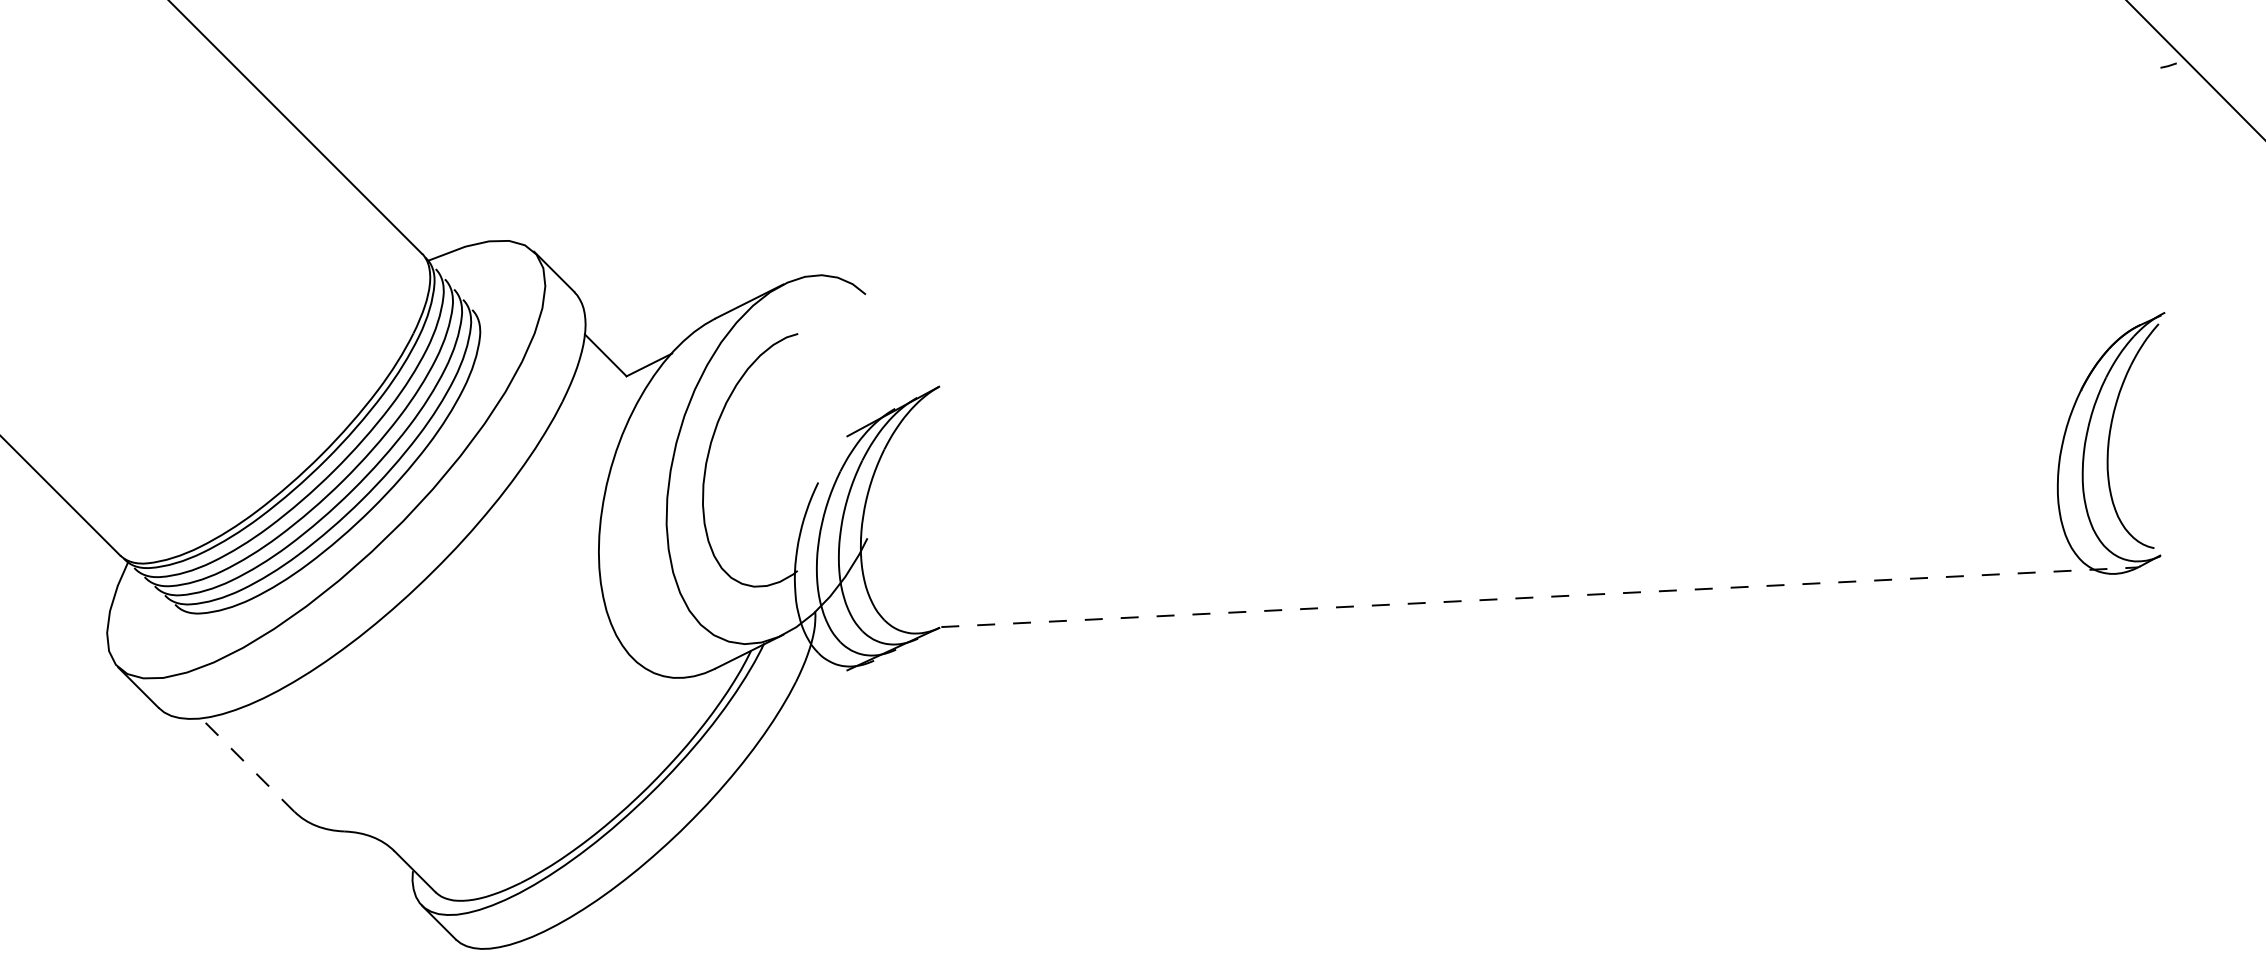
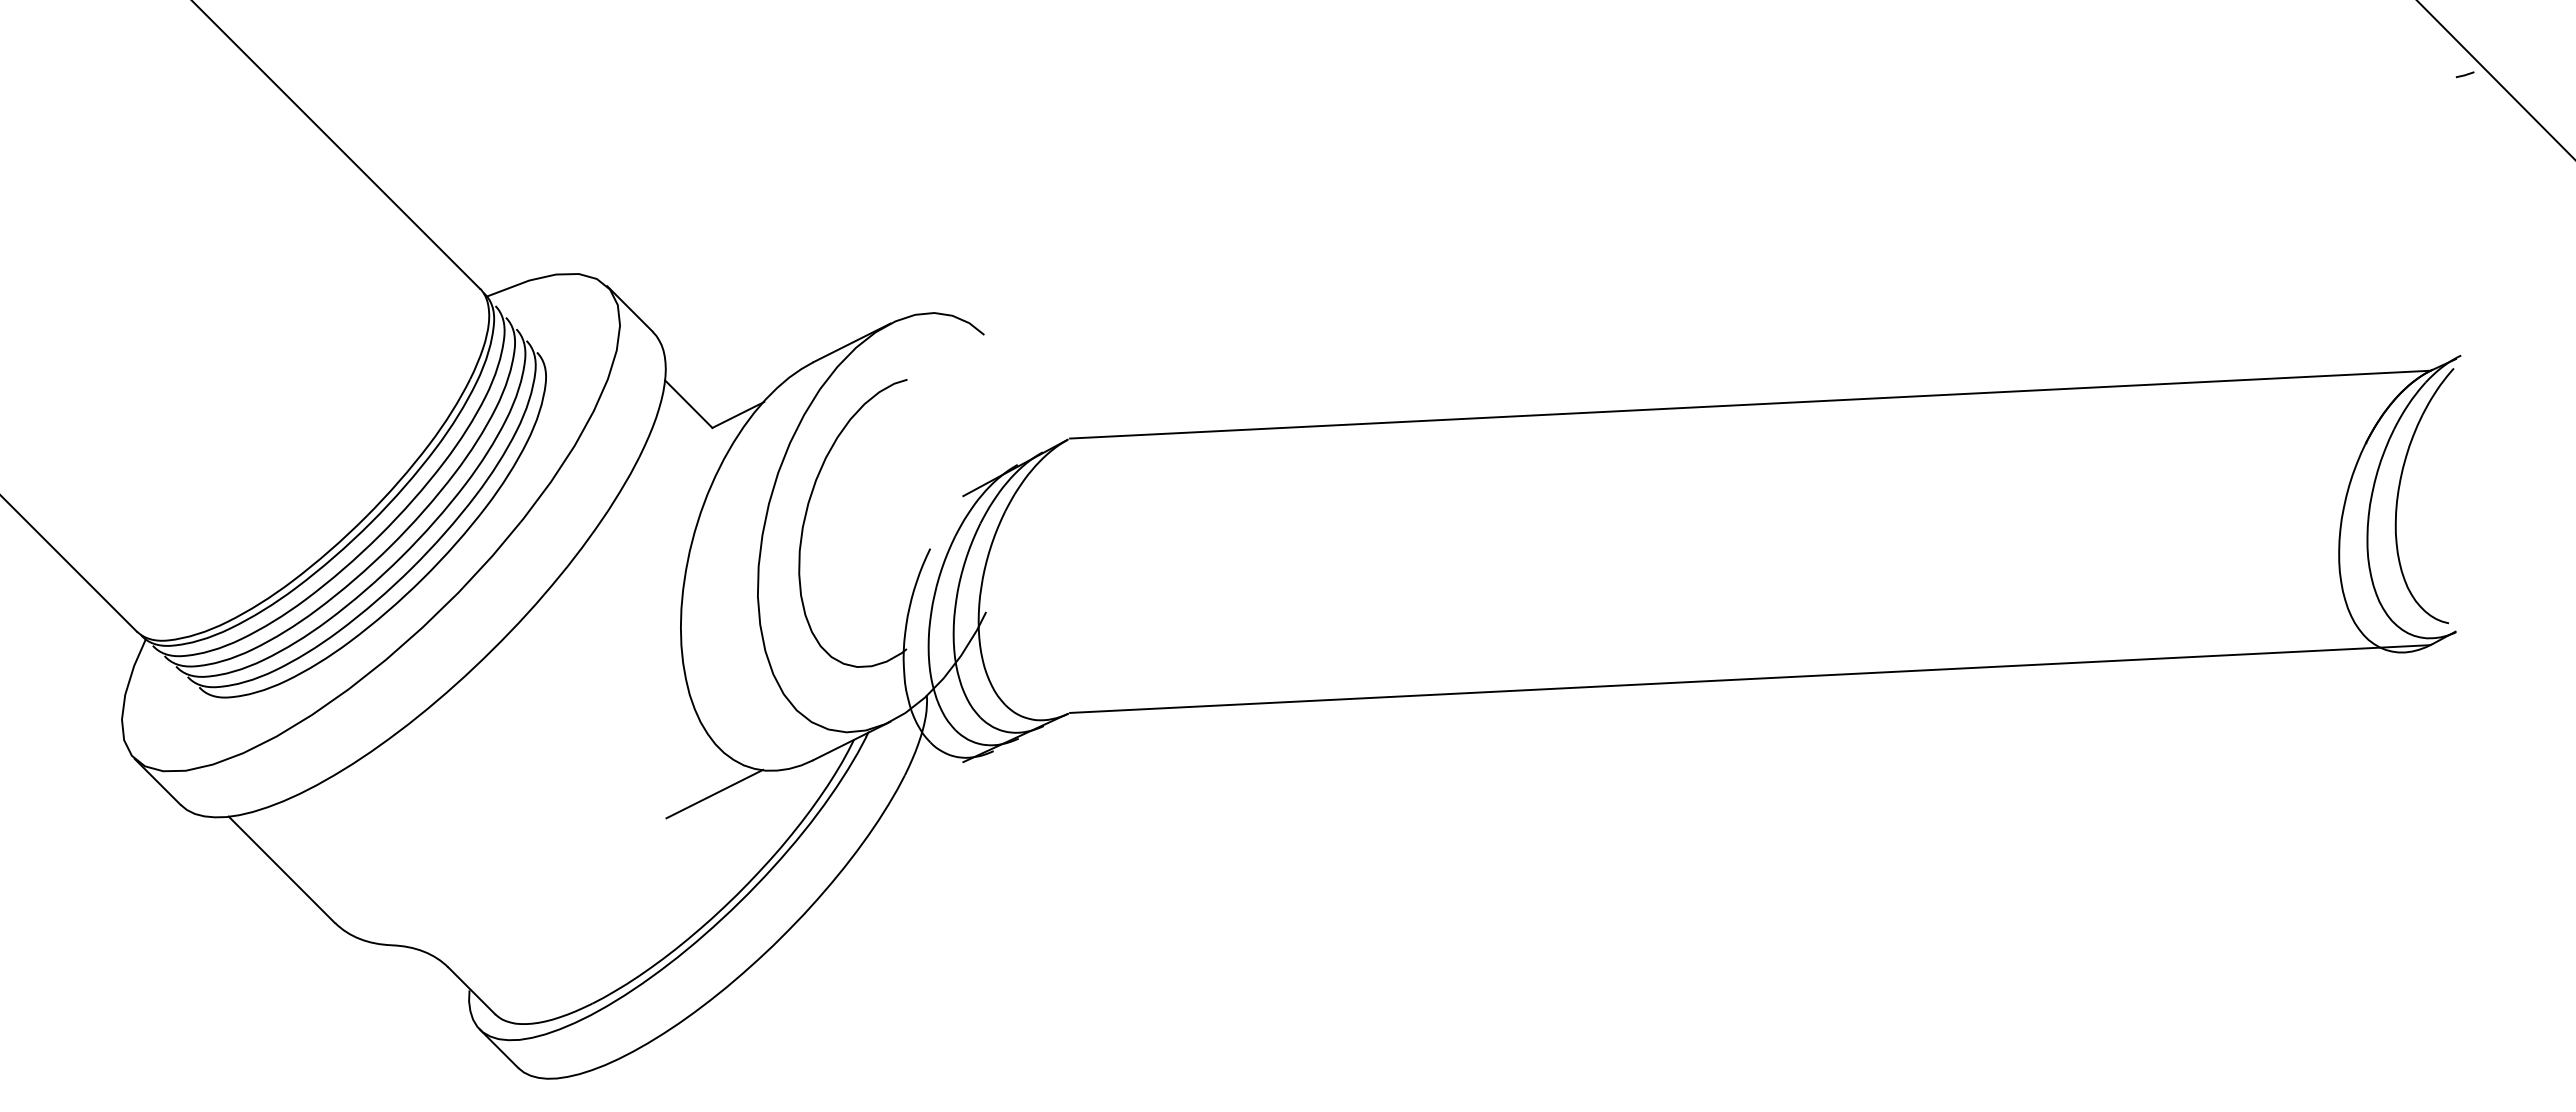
line: (1539, 355) -> (1750, 404), added
line: (1539, 597) -> (1750, 679), dashed -> solid
line: (628, 697) -> (714, 793), added
line: (247, 764) -> (281, 869), dashed -> solid

